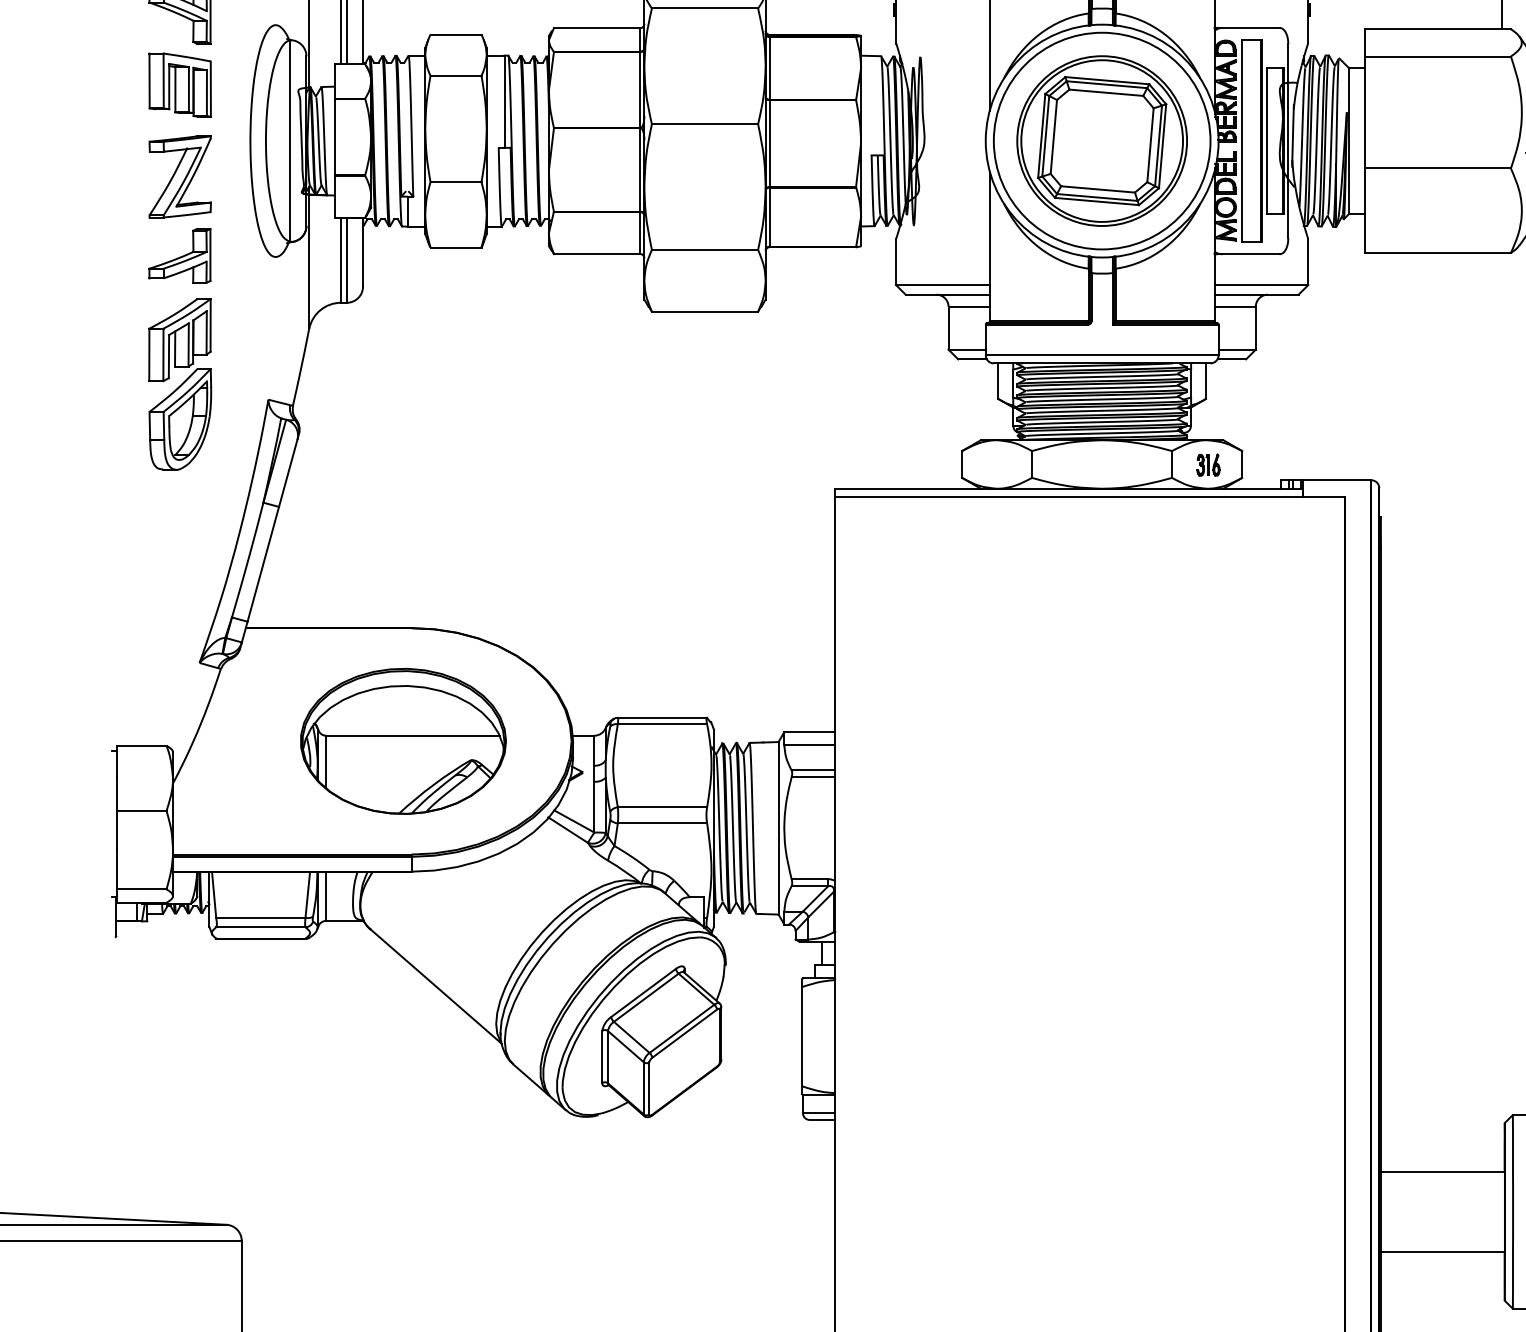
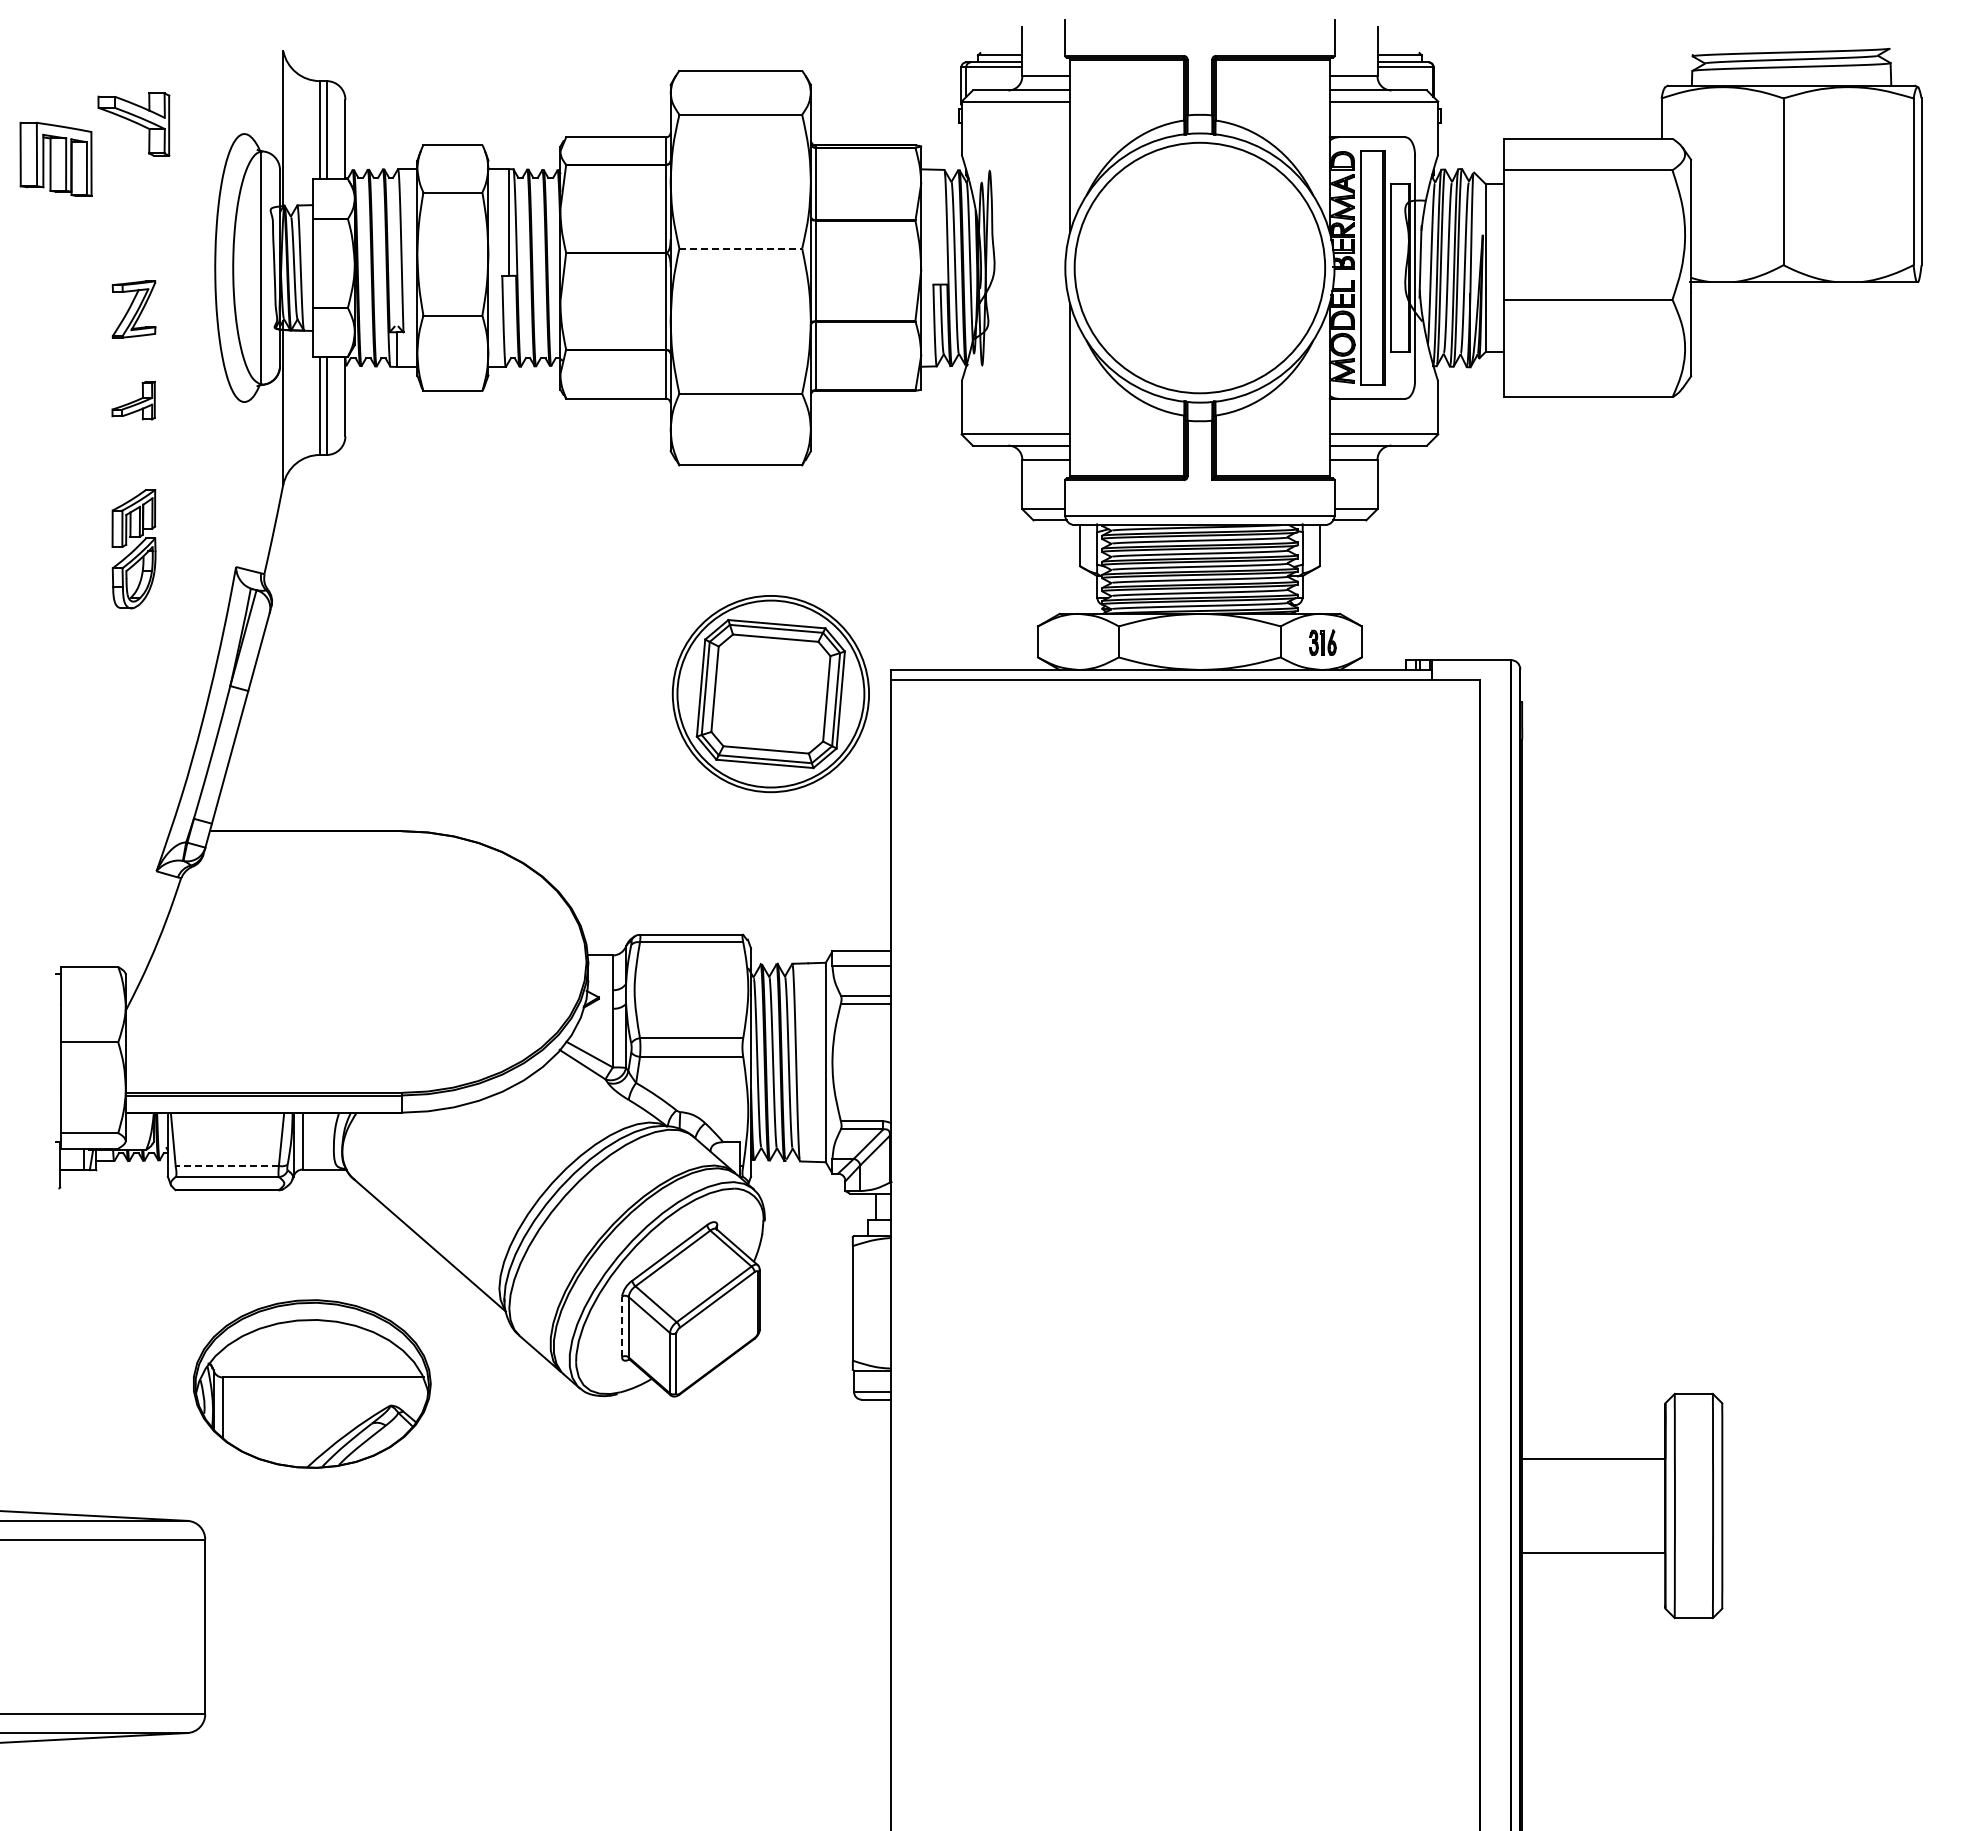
part: (179, 84) -> (55, 158), moved
line: (705, 124) -> (741, 248), solid -> dashed
part: (1101, 141) -> (770, 694), moved
part: (179, 176) -> (133, 309), size x0.6
part: (179, 255) -> (133, 400), size x0.6
part: (179, 383) -> (133, 548), size x0.6
part: (403, 740) -> (312, 1383), moved
line: (261, 917) -> (227, 1165), solid -> dashed
line: (602, 1056) -> (622, 1326), solid -> dashed

